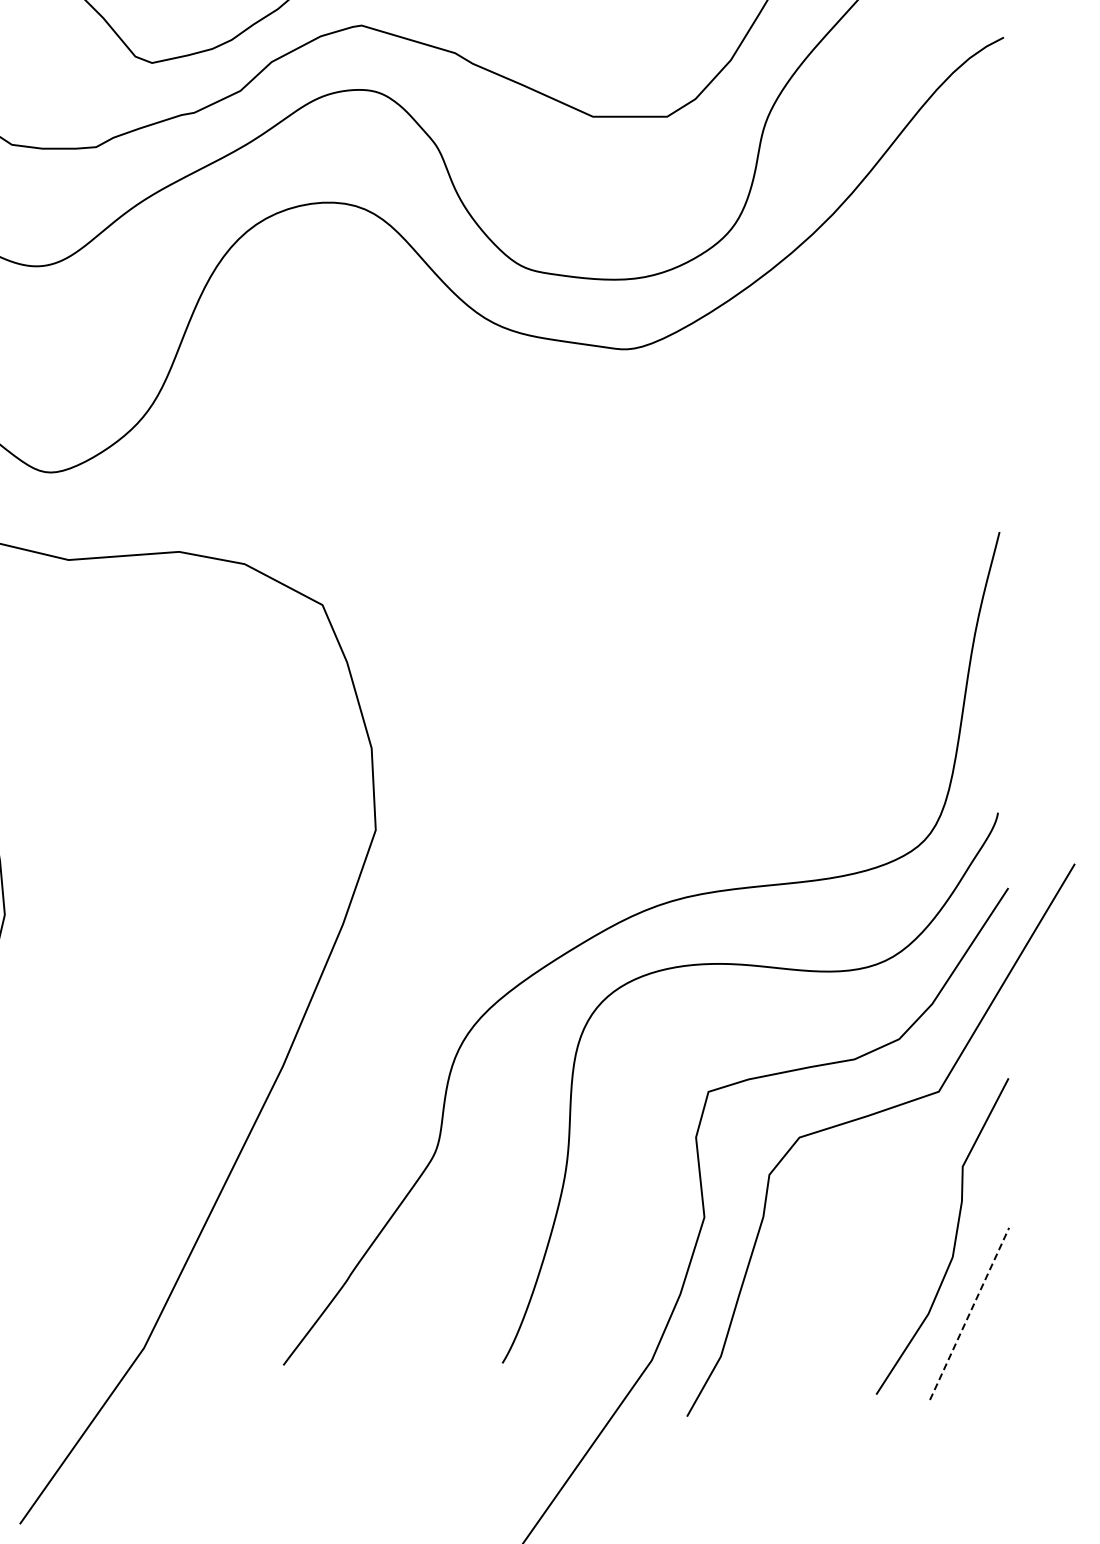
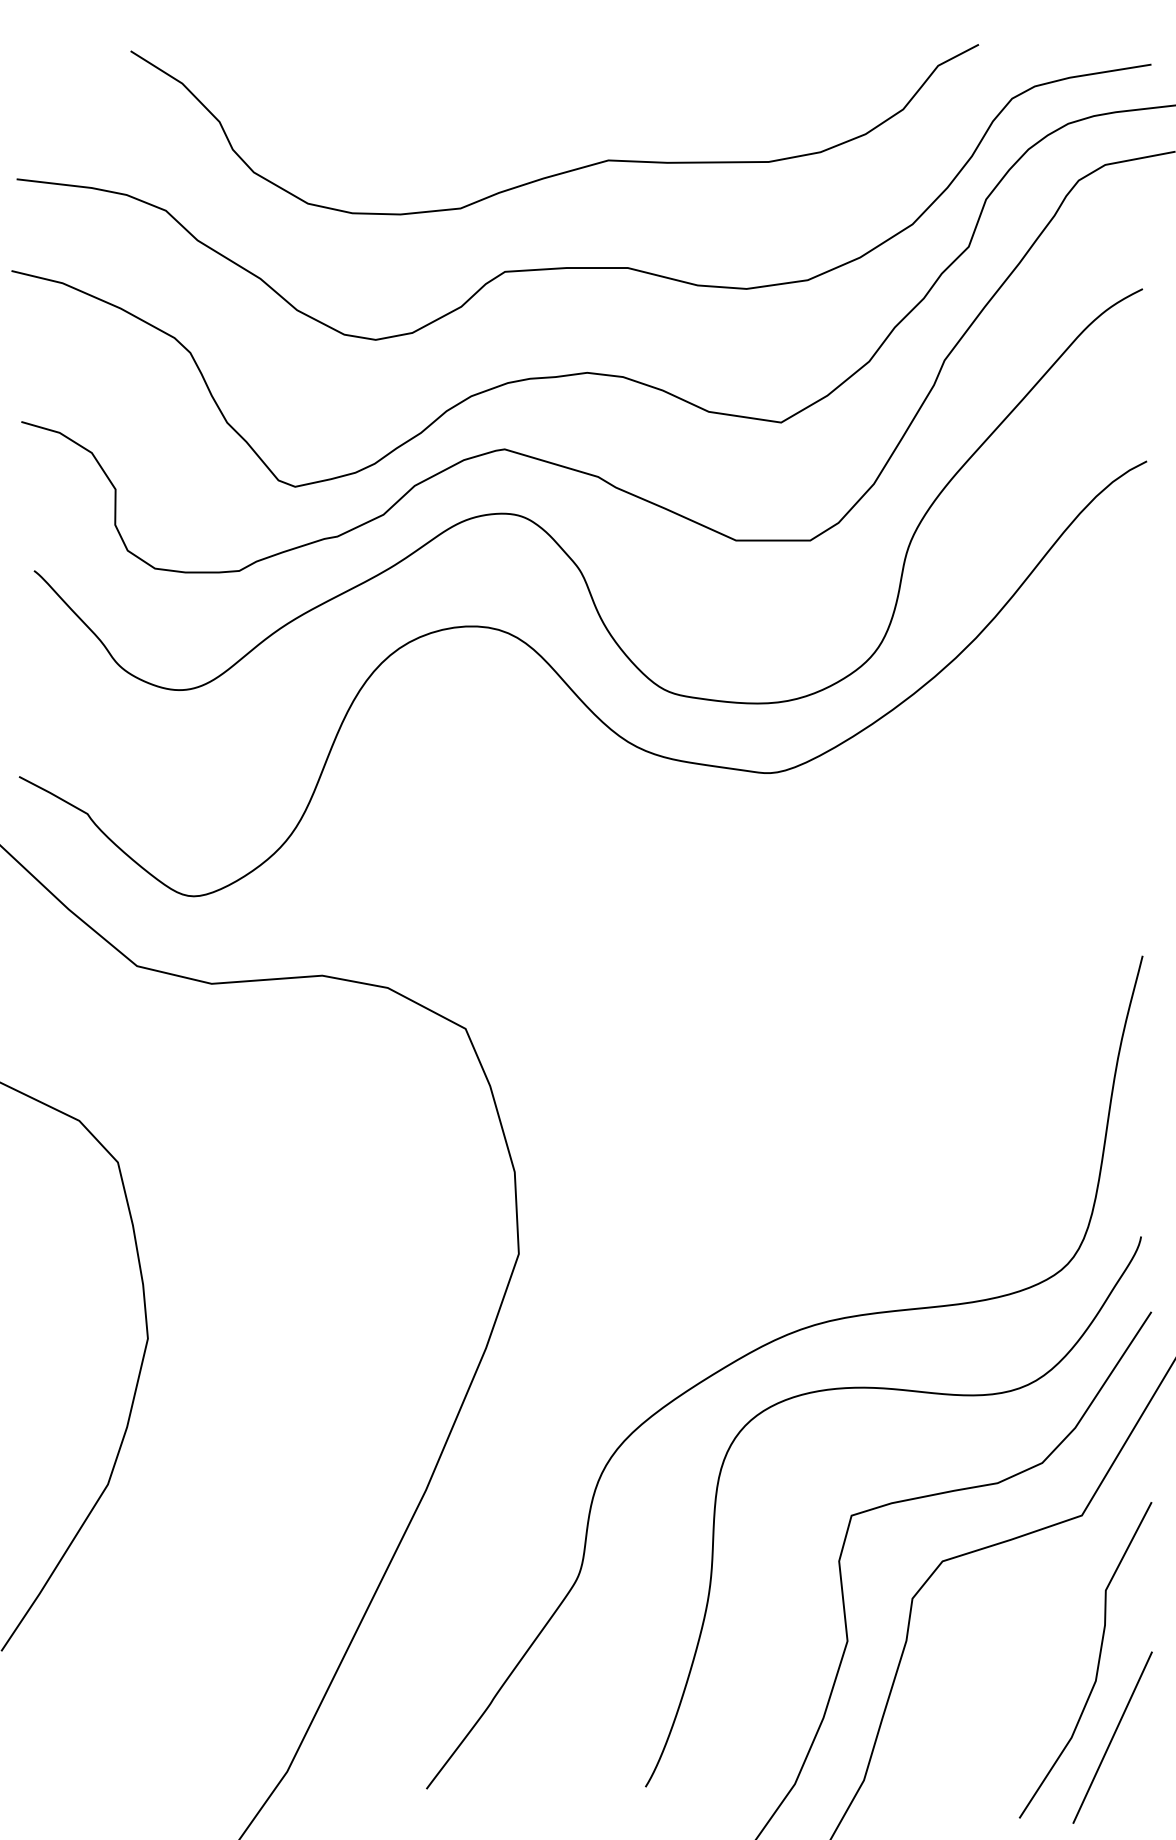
line: (969, 1313) -> (1112, 1737), dashed -> solid

